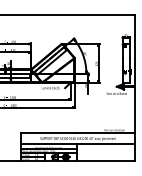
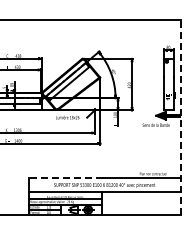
line: (135, 88) -> (181, 117), solid -> dashed
line: (48, 133) -> (65, 178), solid -> dashed

